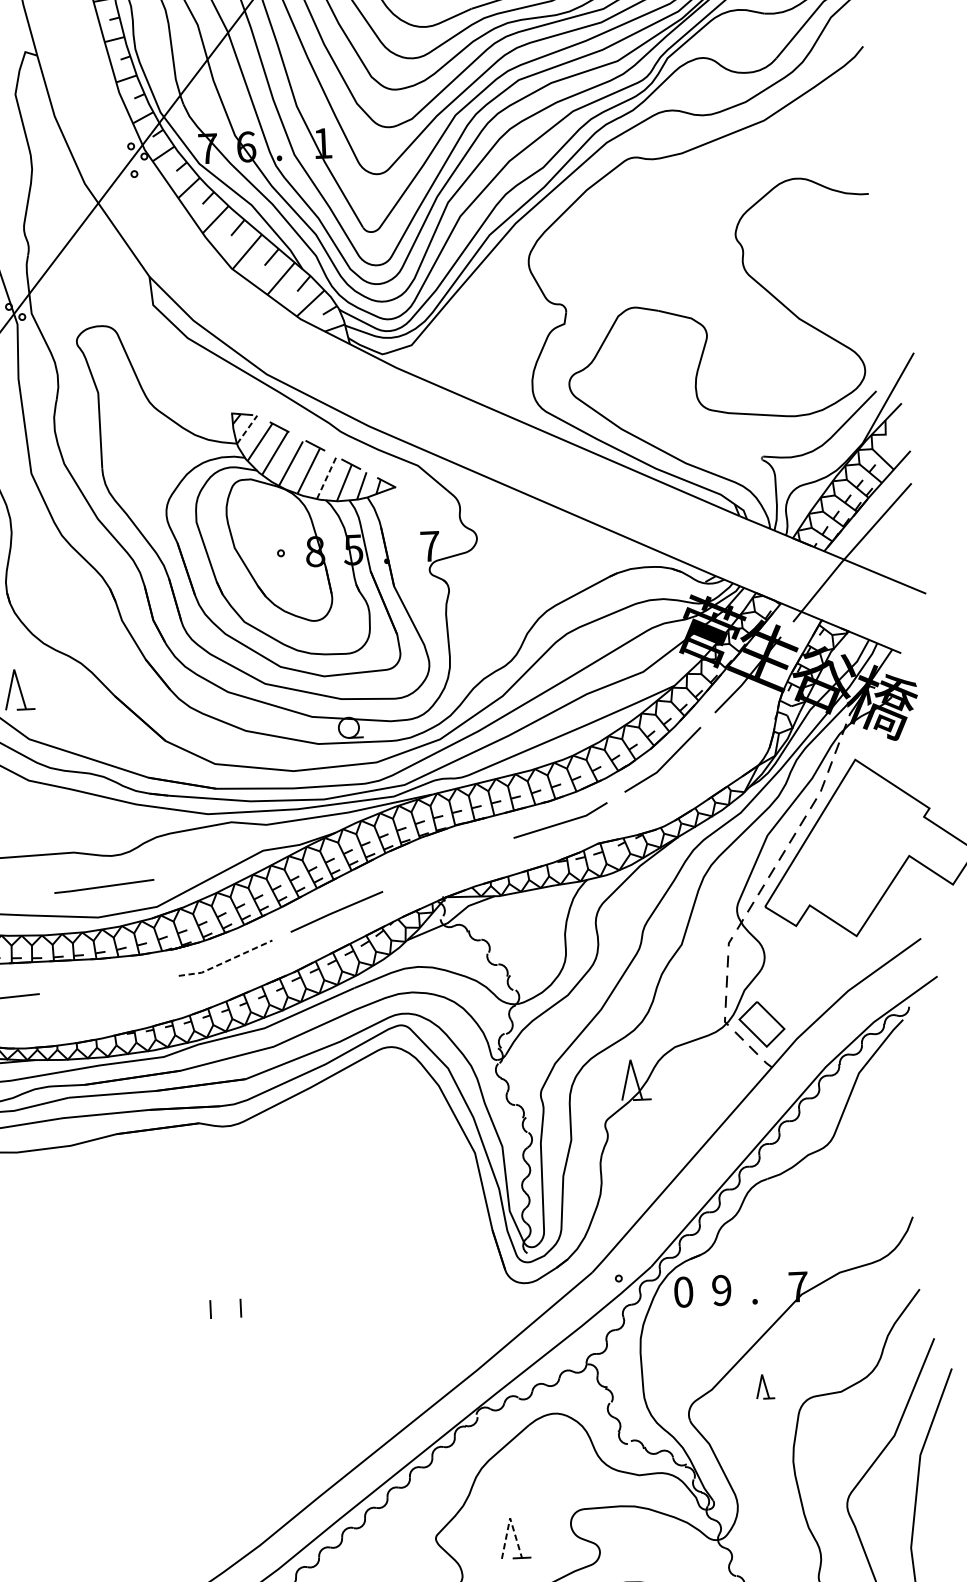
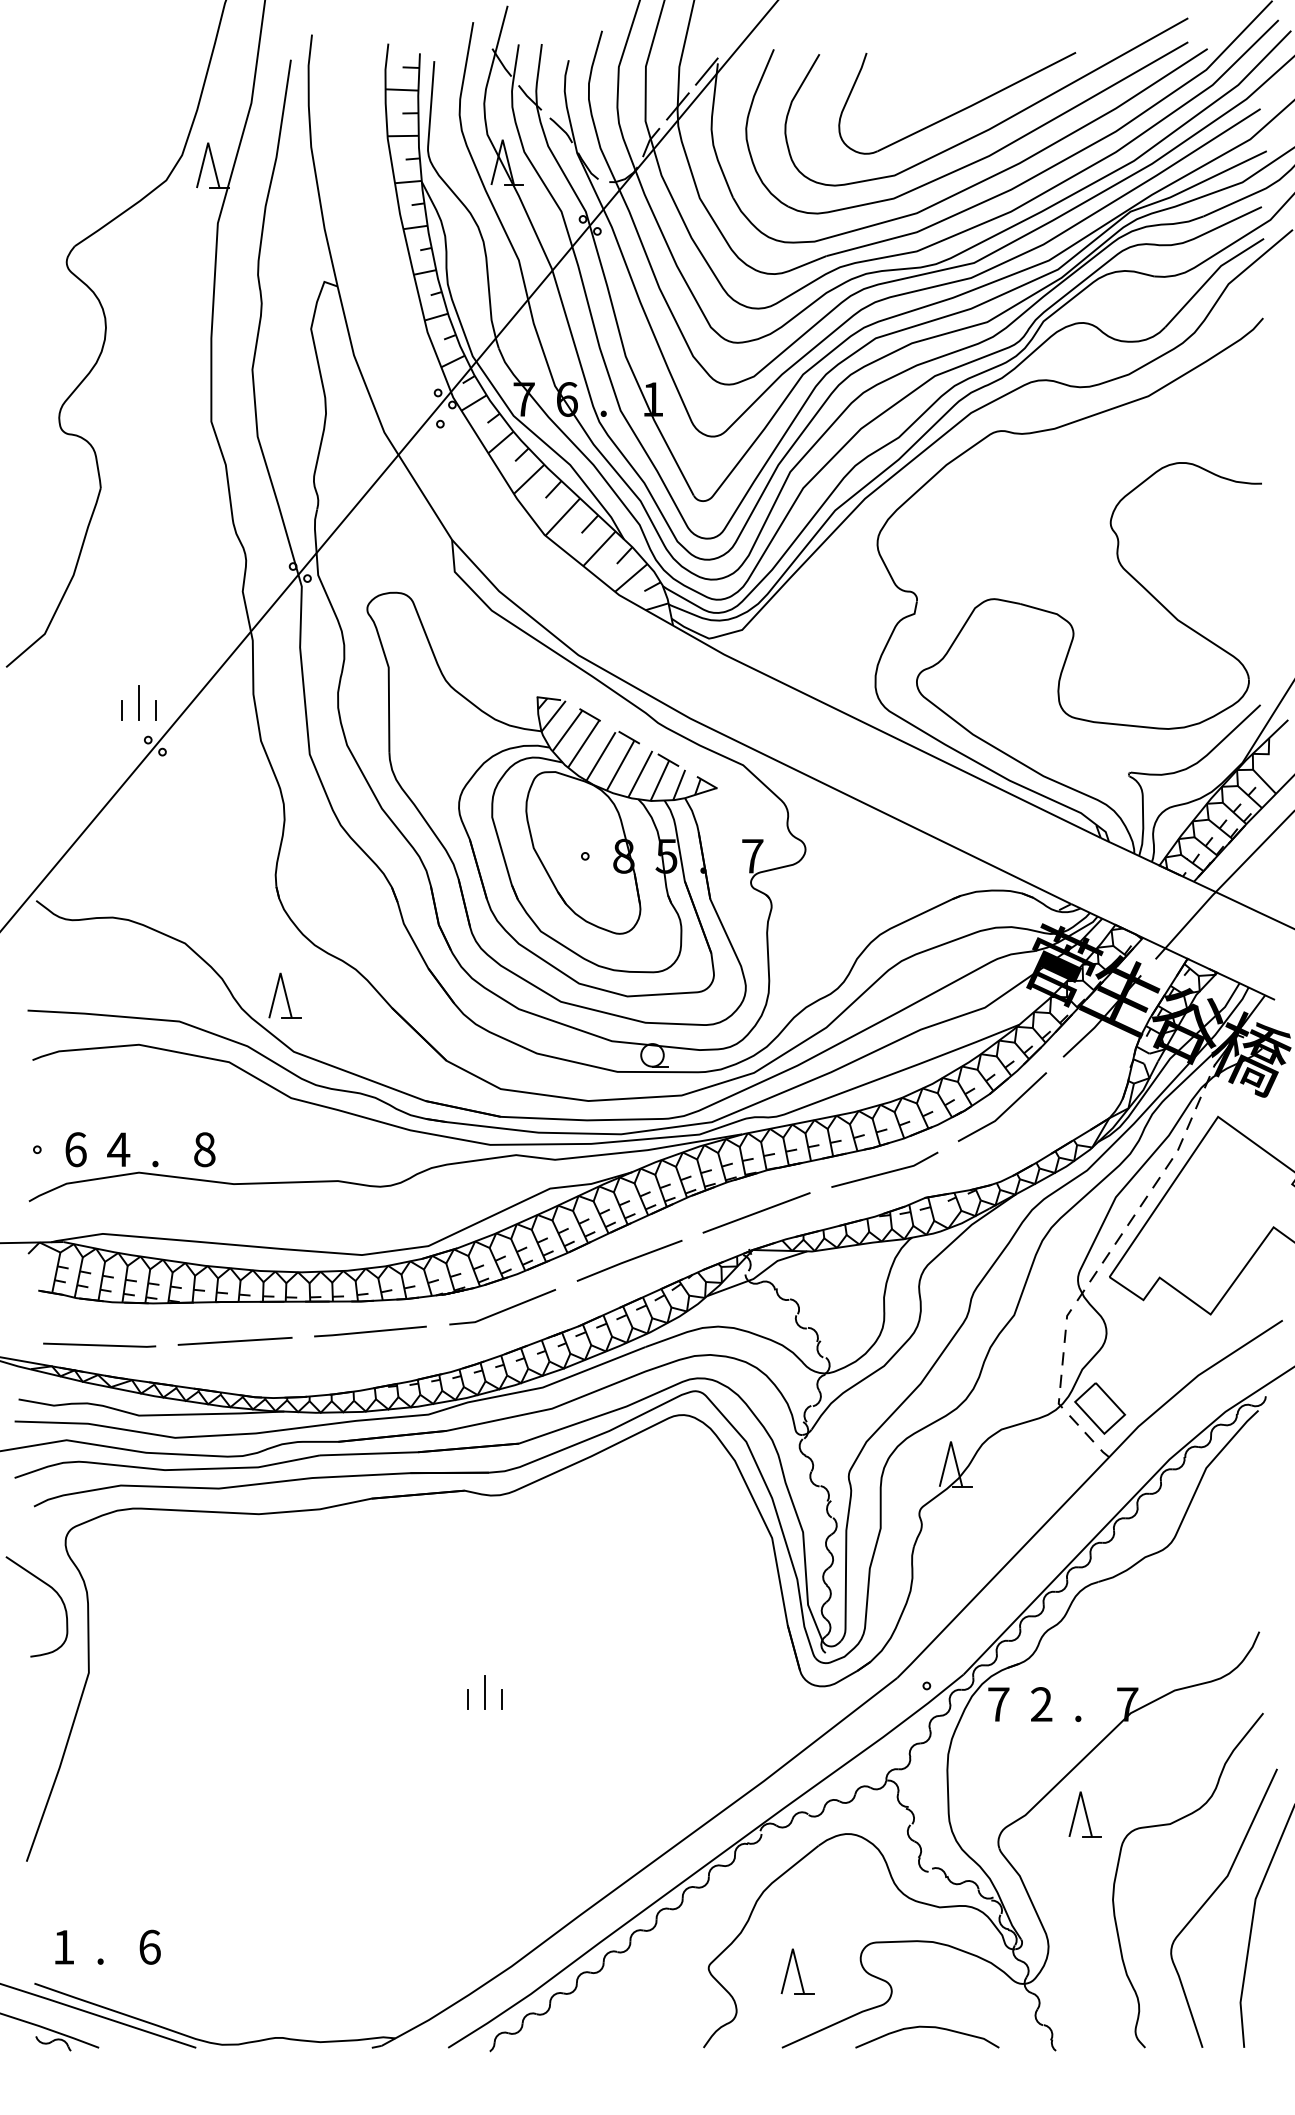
line: (247, 429) -> (553, 716), dashed -> solid
line: (326, 477) -> (640, 773), dashed -> solid
line: (447, 863) -> (756, 1212), added
line: (104, 886) -> (370, 1331), moved
line: (226, 961) -> (503, 1310), dashed -> solid
text: (721, 1290) -> (1041, 1704), 9 -> 2
text: (683, 1292) -> (998, 1704), 0 -> 7
line: (225, 1302) -> (484, 1692), added
part: (764, 1386) -> (1084, 1814), size x1.67
line: (509, 1517) -> (792, 1948), dashed -> solid

